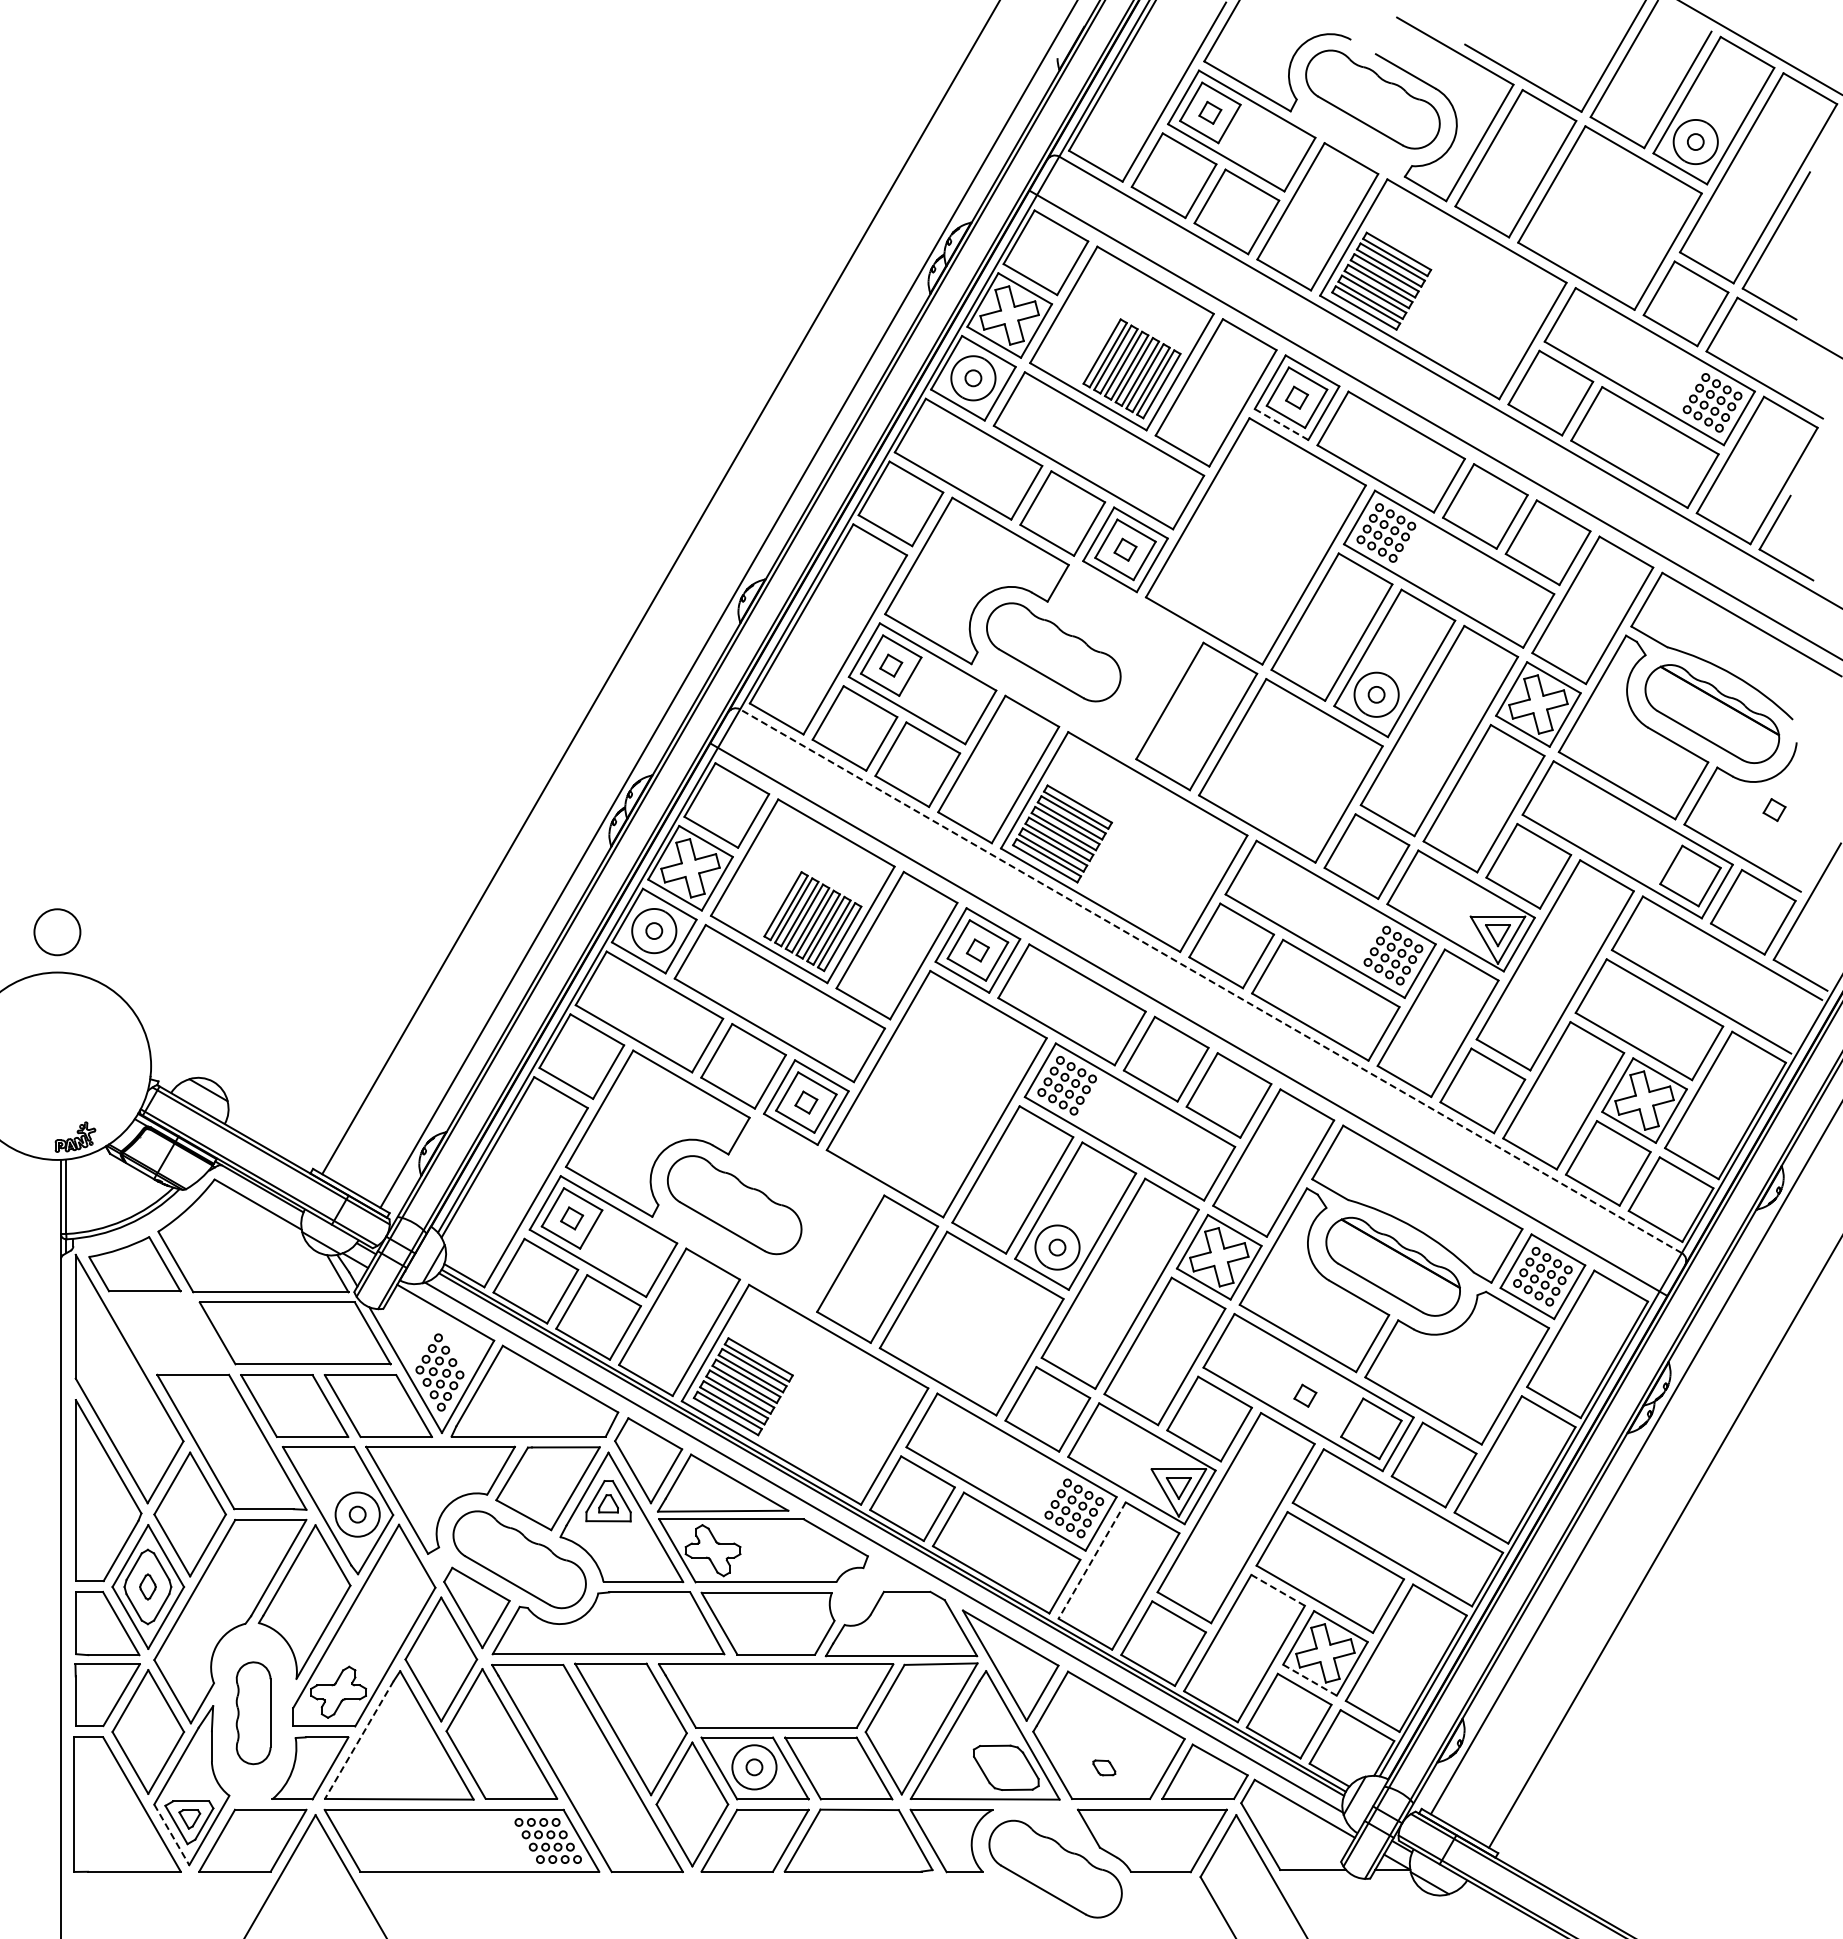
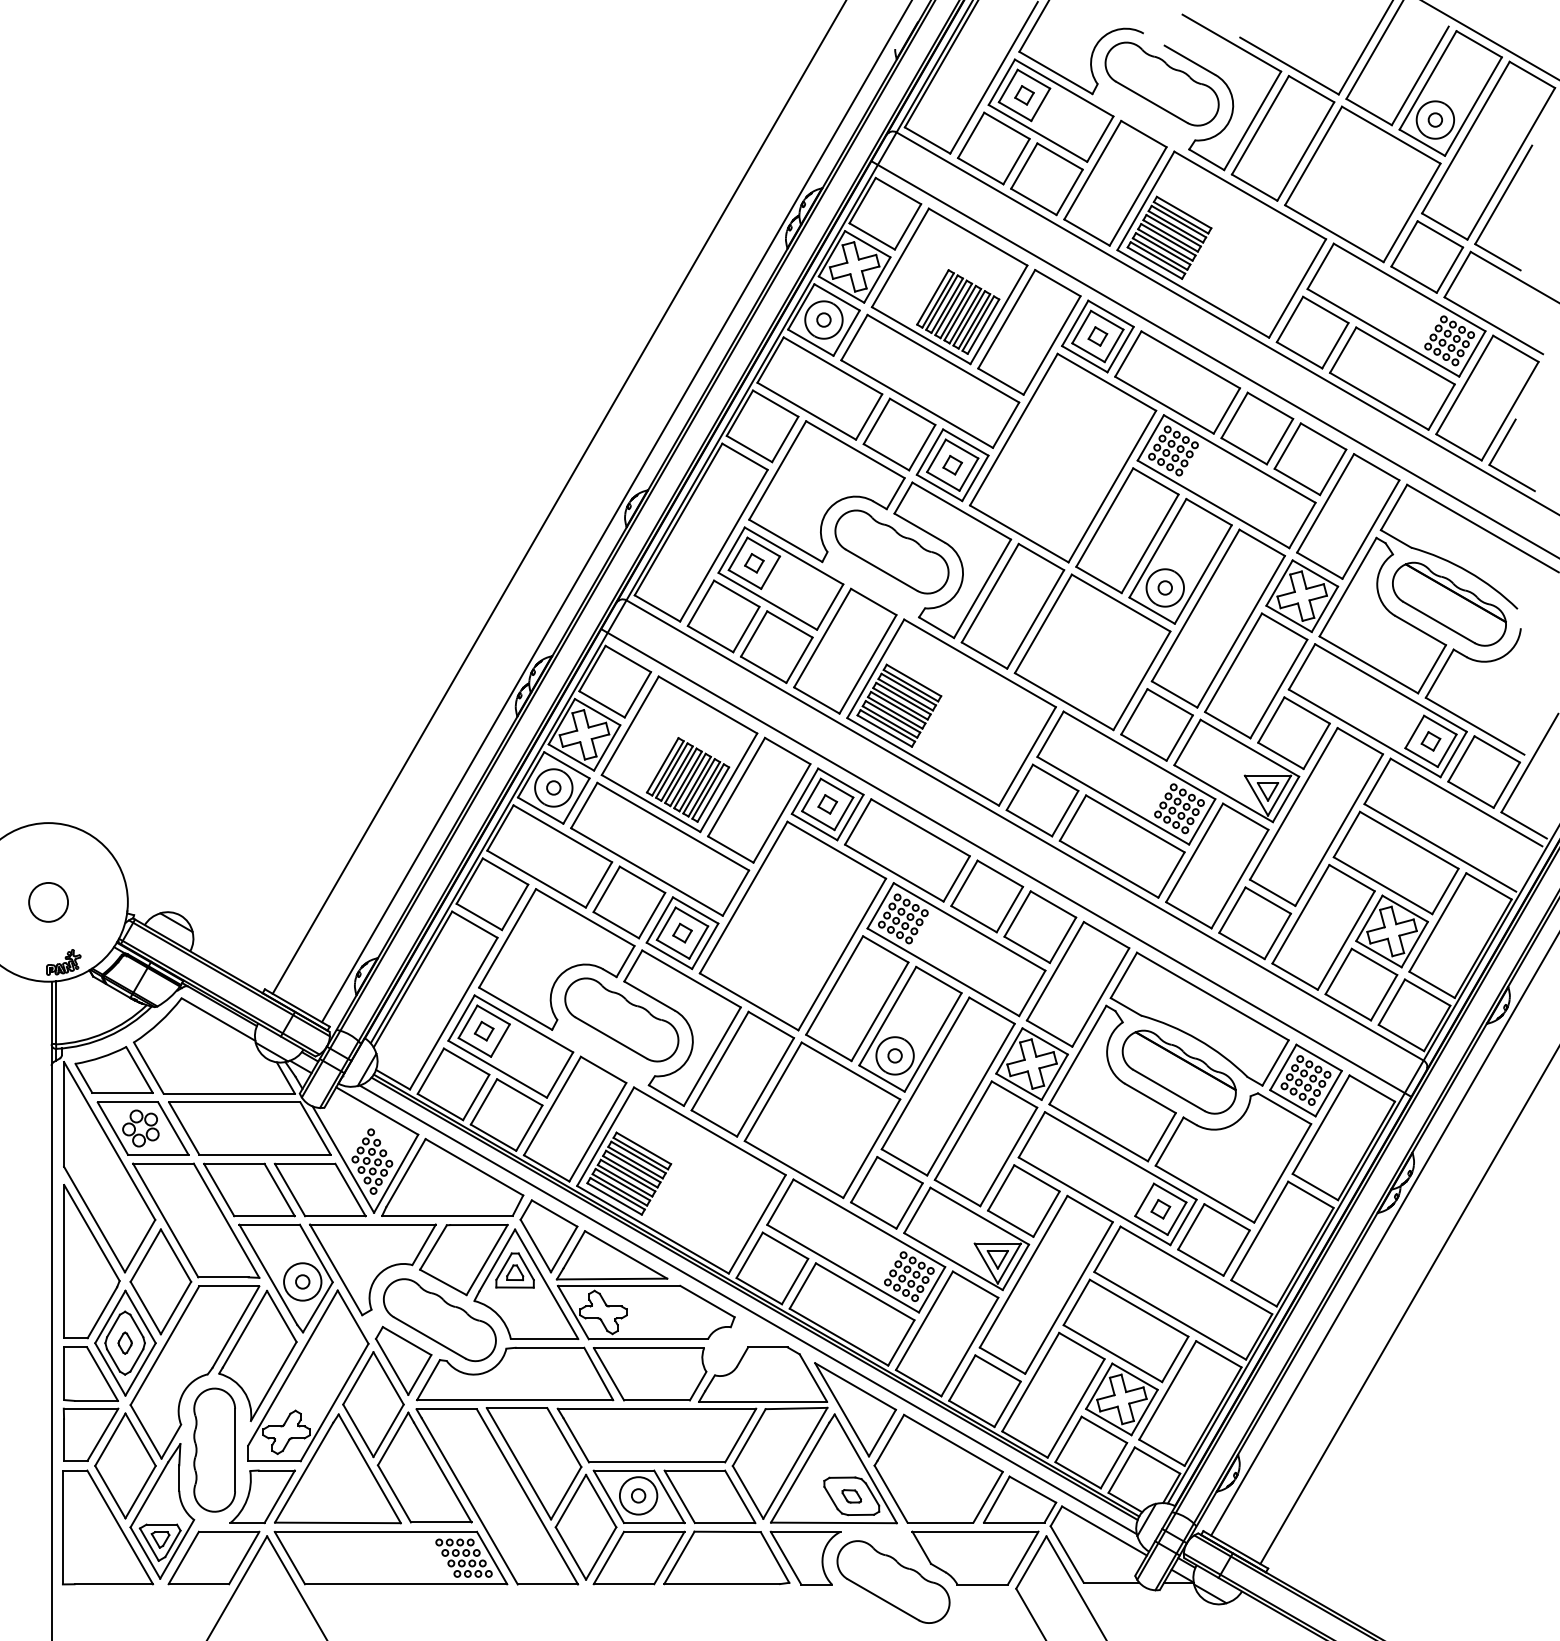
line: (1281, 424) -> (1084, 359), dashed -> solid
part: (1132, 659) -> (958, 558), added
part: (1774, 809) -> (1430, 740), moved
circle: (57, 932) -> (48, 902), moved
line: (1211, 981) -> (1025, 830), dashed -> solid
part: (811, 1209) -> (686, 1023), added
part: (168, 1333) -> (142, 1128), added
part: (1305, 1395) -> (1160, 1209), moved
line: (1091, 1561) -> (923, 1321), dashed -> solid
line: (1278, 1590) -> (1082, 1346), dashed -> solid
line: (1309, 1680) -> (1108, 1422), dashed -> solid
part: (253, 1712) -> (214, 1449), size x1.43
line: (359, 1740) -> (304, 1473), dashed -> solid
part: (1104, 1767) -> (851, 1496), moved
line: (172, 1835) -> (145, 1553), dashed -> solid

